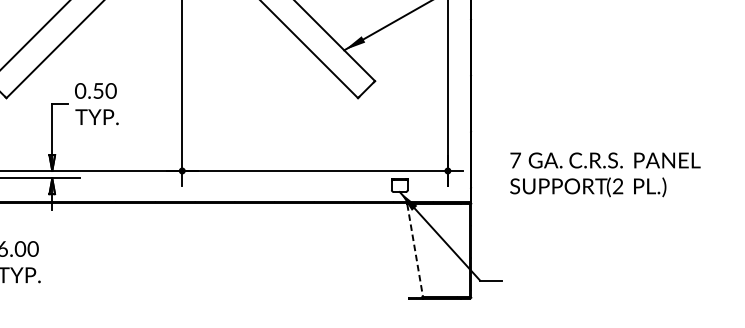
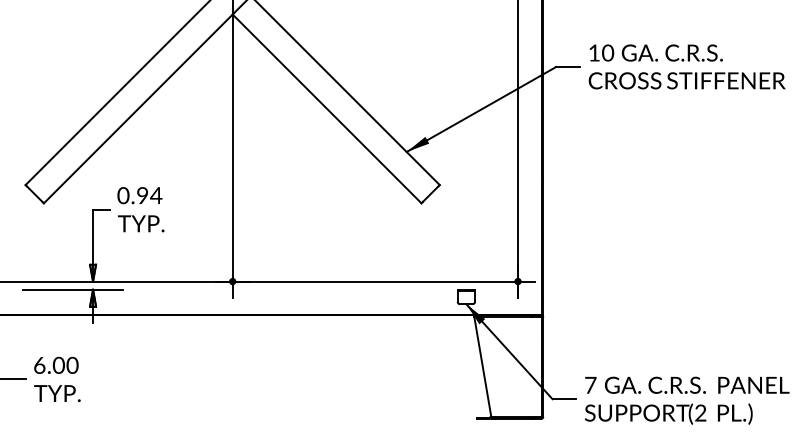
text: (104, 90) -> (149, 195), 0.50 -> 0.94
text: (604, 174) -> (686, 400), moved
line: (414, 250) -> (482, 367), dashed -> solid

